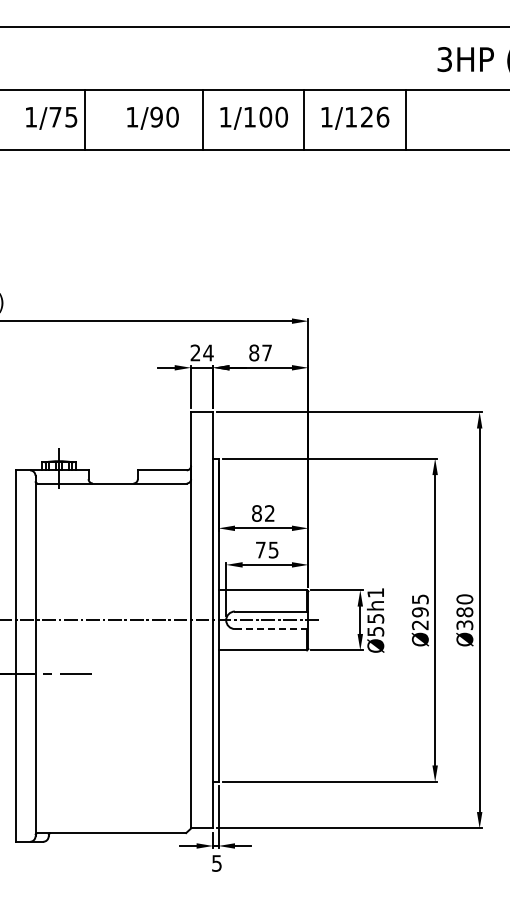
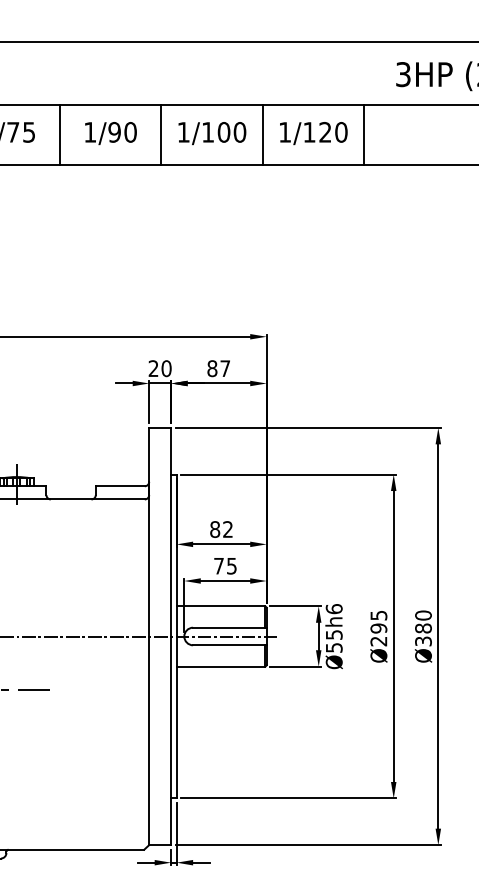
text: (382, 116) -> (340, 131), 1/126 -> 1/120
line: (84, 119) -> (59, 134), moved
text: (208, 352) -> (166, 368), 24 -> 20
text: (375, 592) -> (333, 608), Ø55h1 -> Ø55h6
line: (271, 629) -> (229, 645), dashed -> solid

